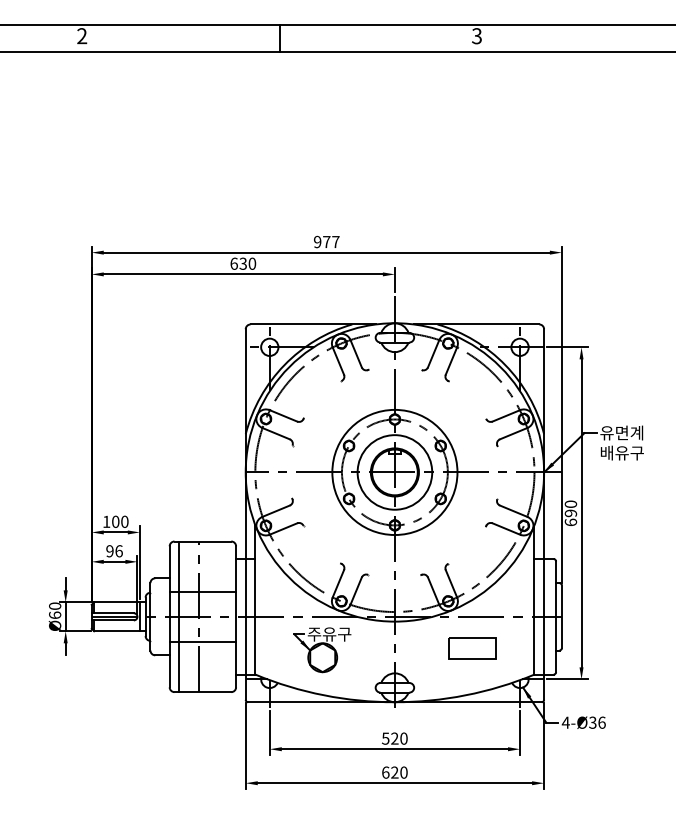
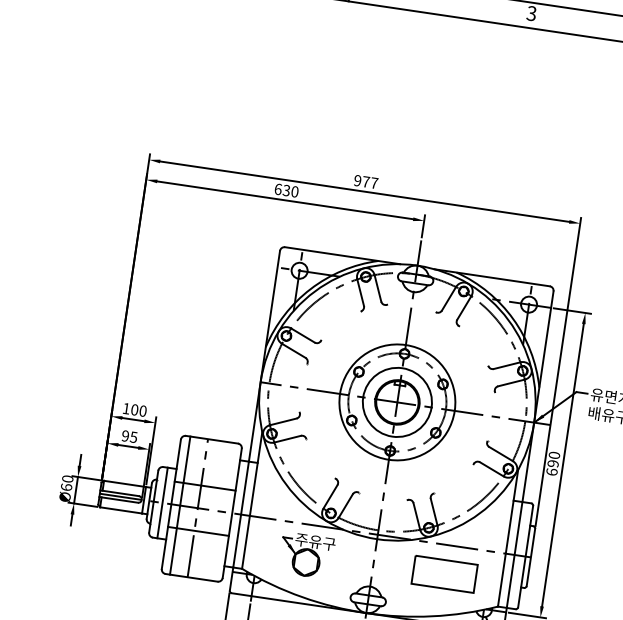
text: (118, 551) -> (133, 437), 96 -> 95
line: (160, 616) -> (162, 502), added
part: (472, 648) -> (444, 574), size x1.43

